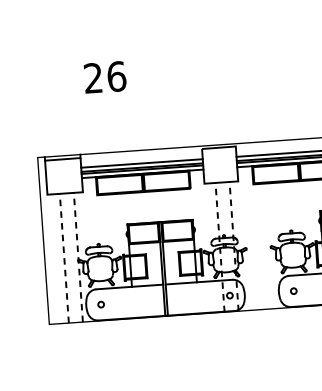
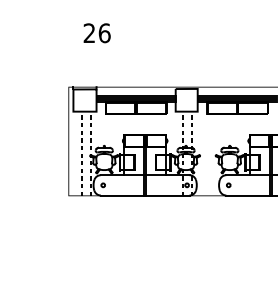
text: (104, 77) -> (96, 33), moved

